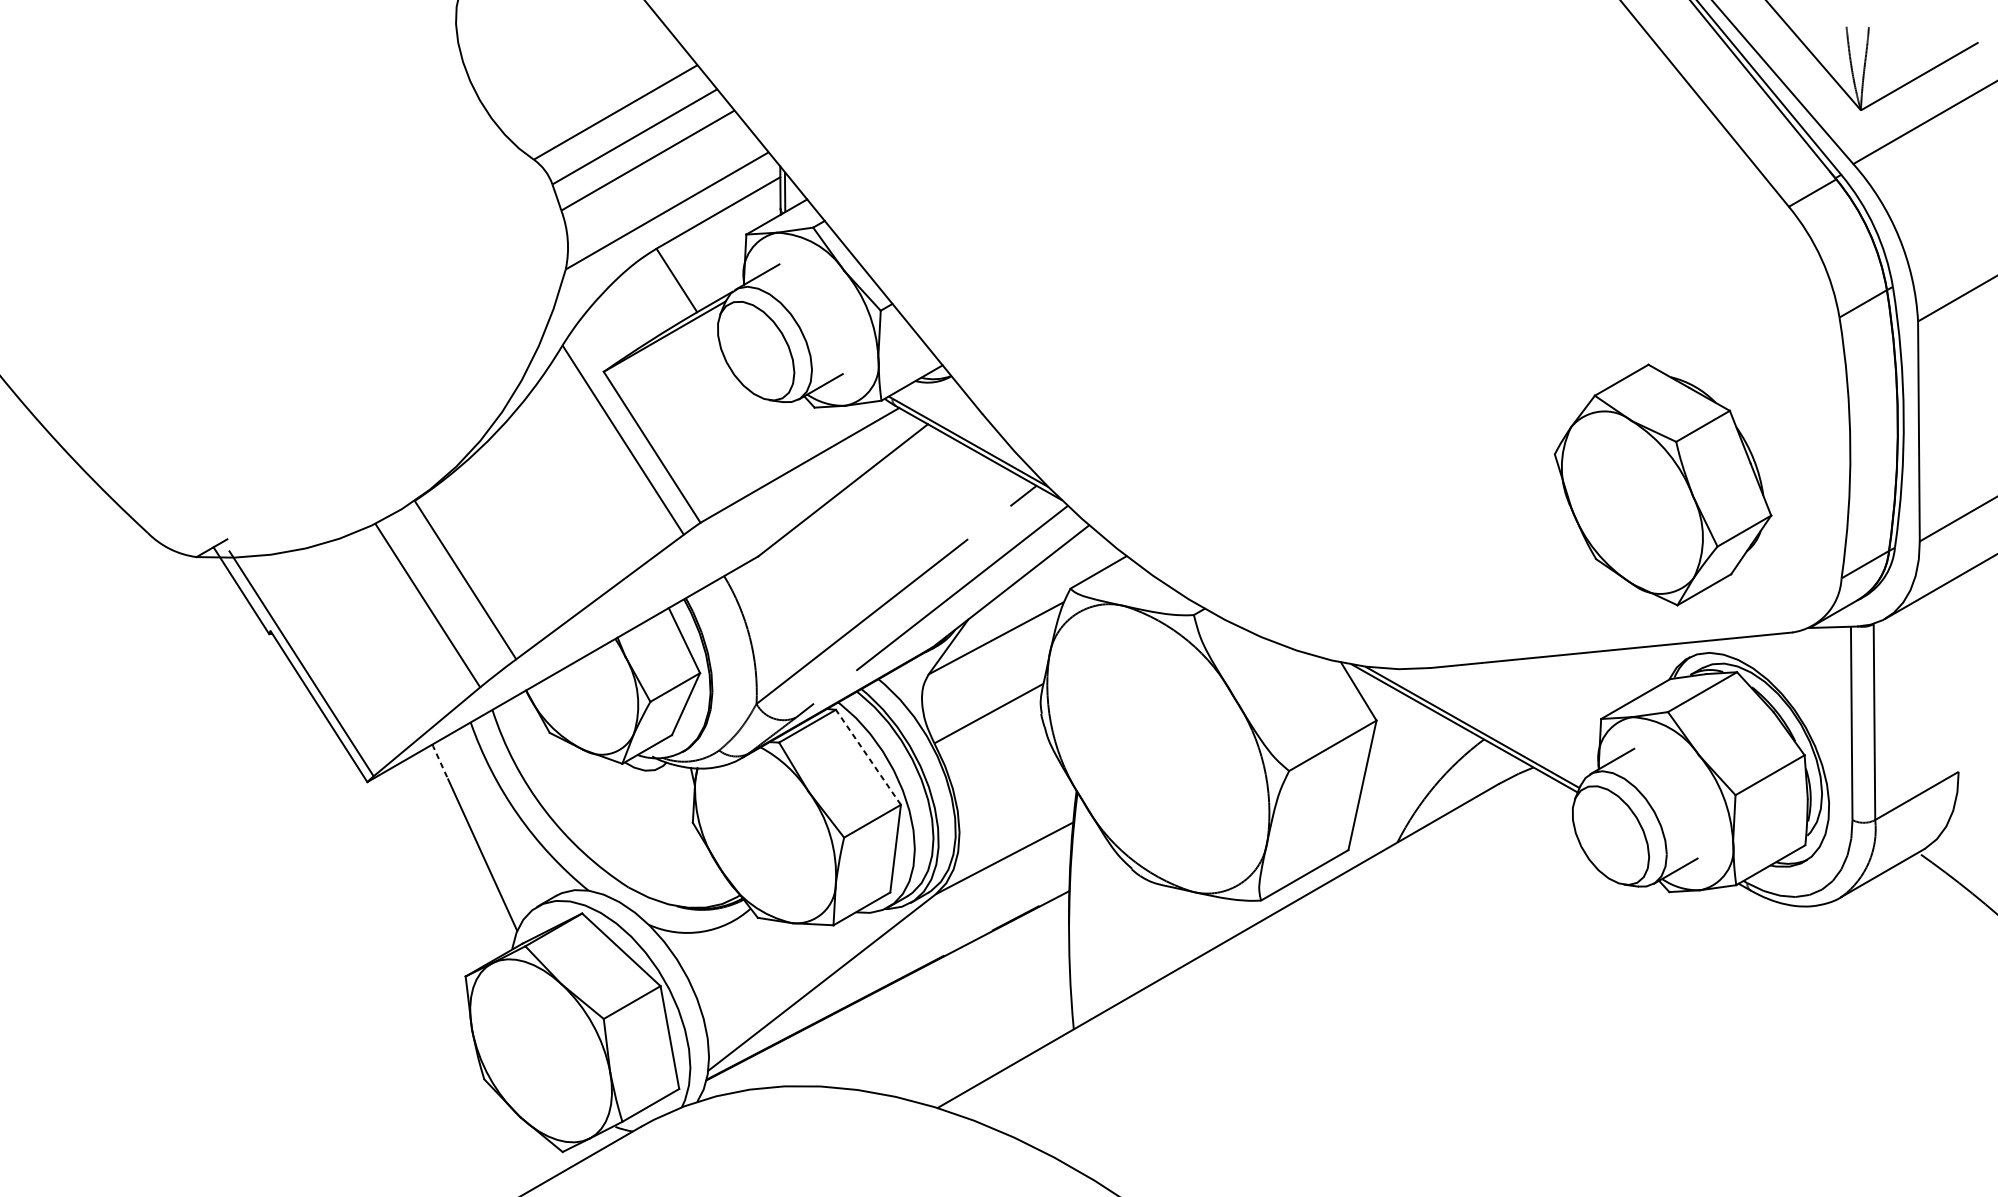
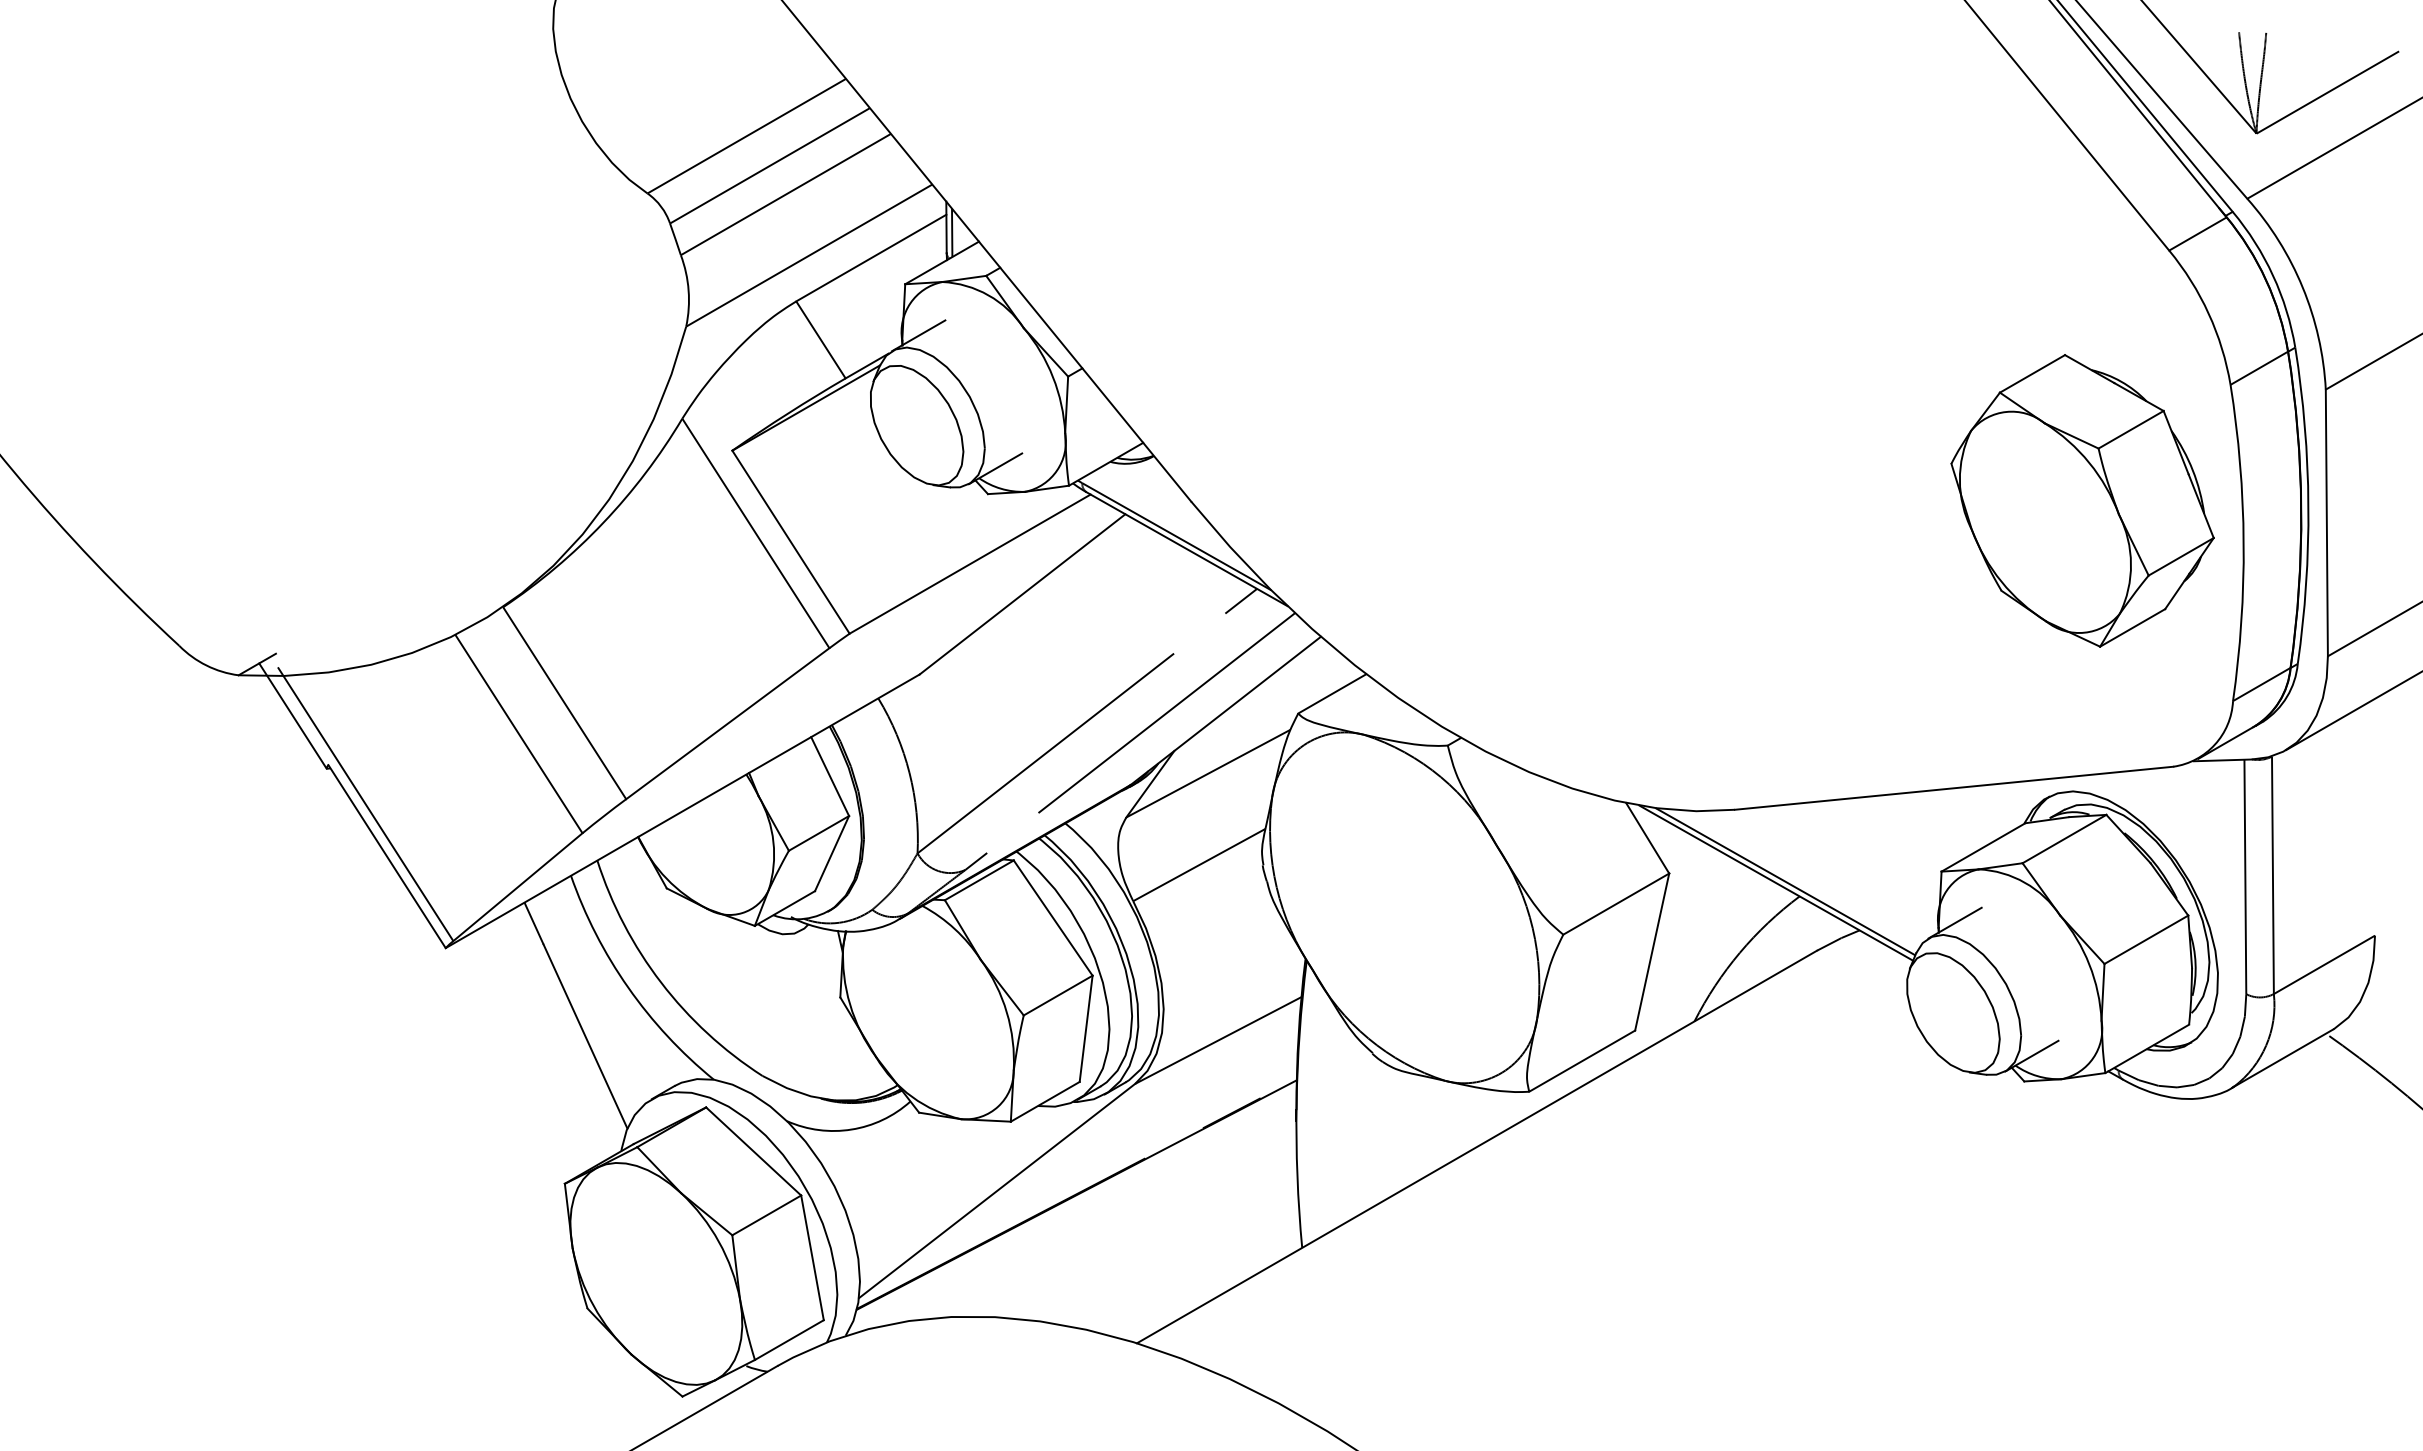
part: (1662, 484) -> (2082, 500), moved
line: (868, 757) -> (1053, 918), dashed -> solid
line: (439, 761) -> (533, 923), dashed -> solid

